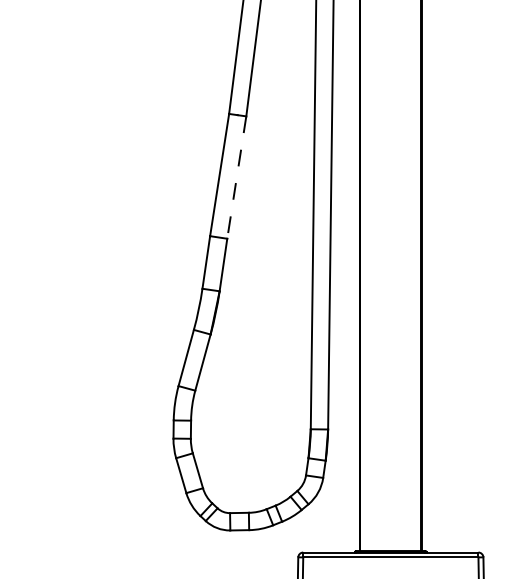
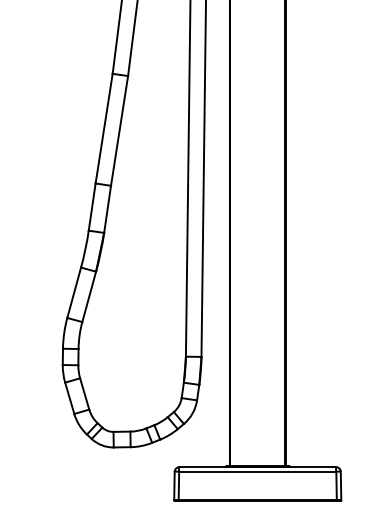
line: (236, 177) -> (119, 130), dashed -> solid

